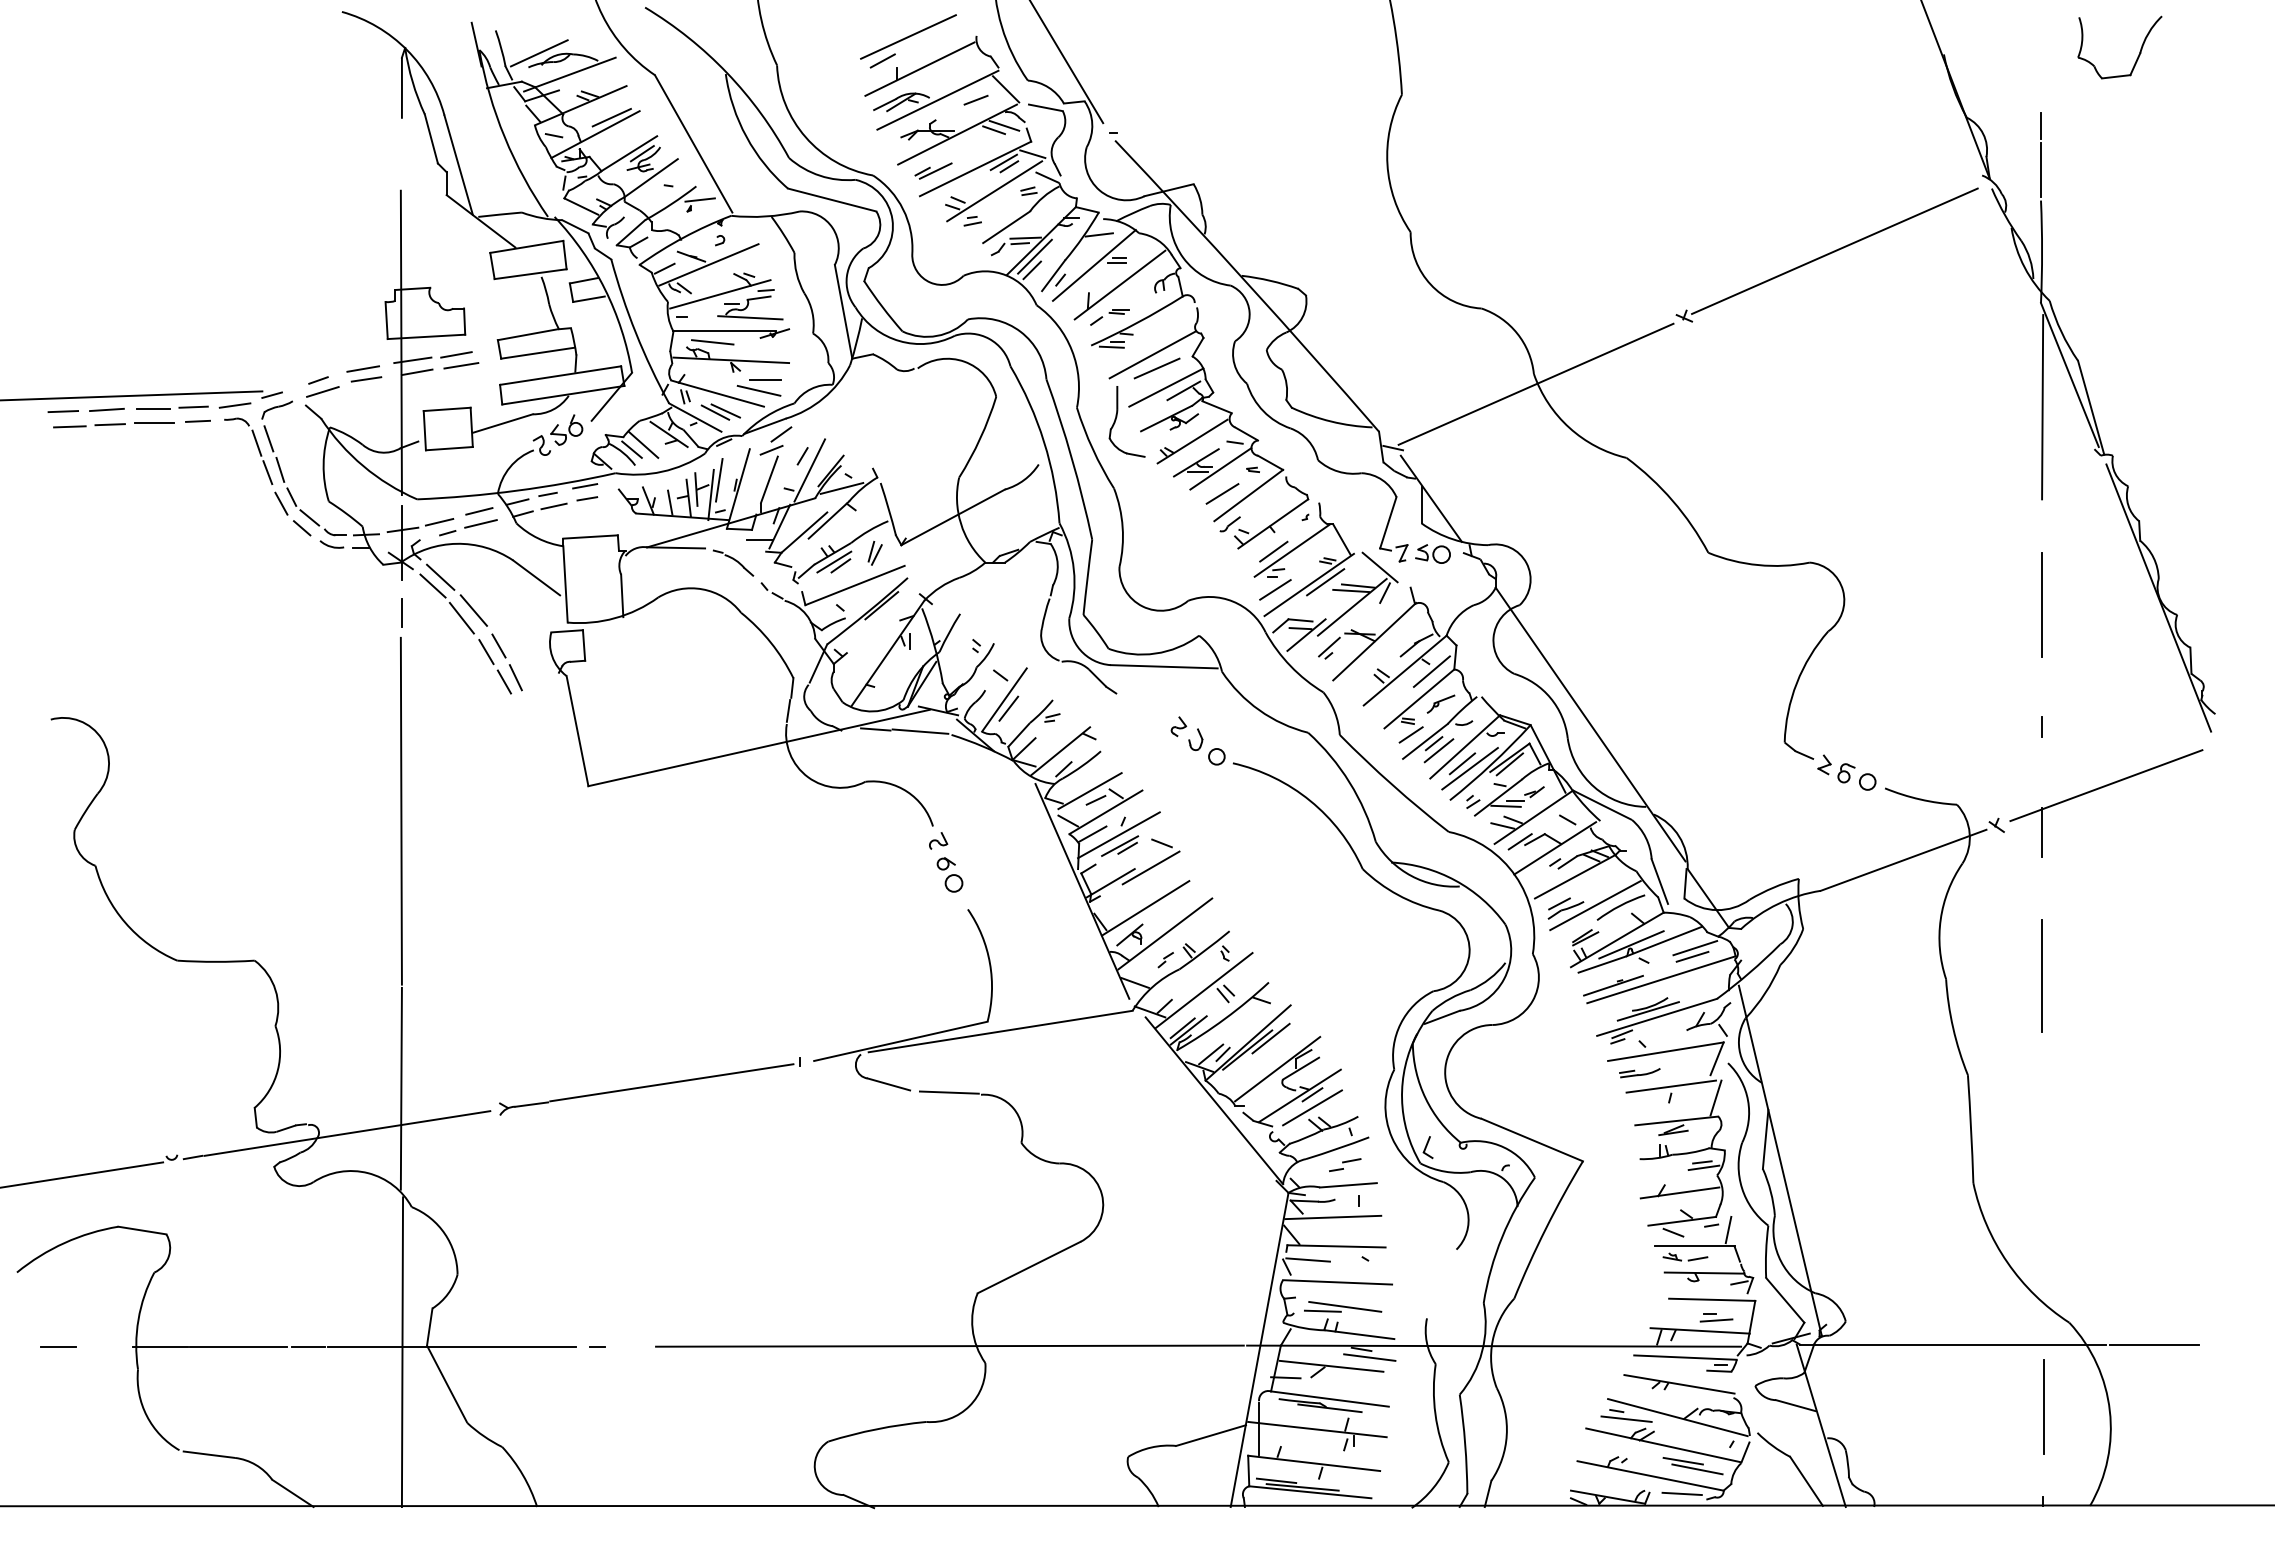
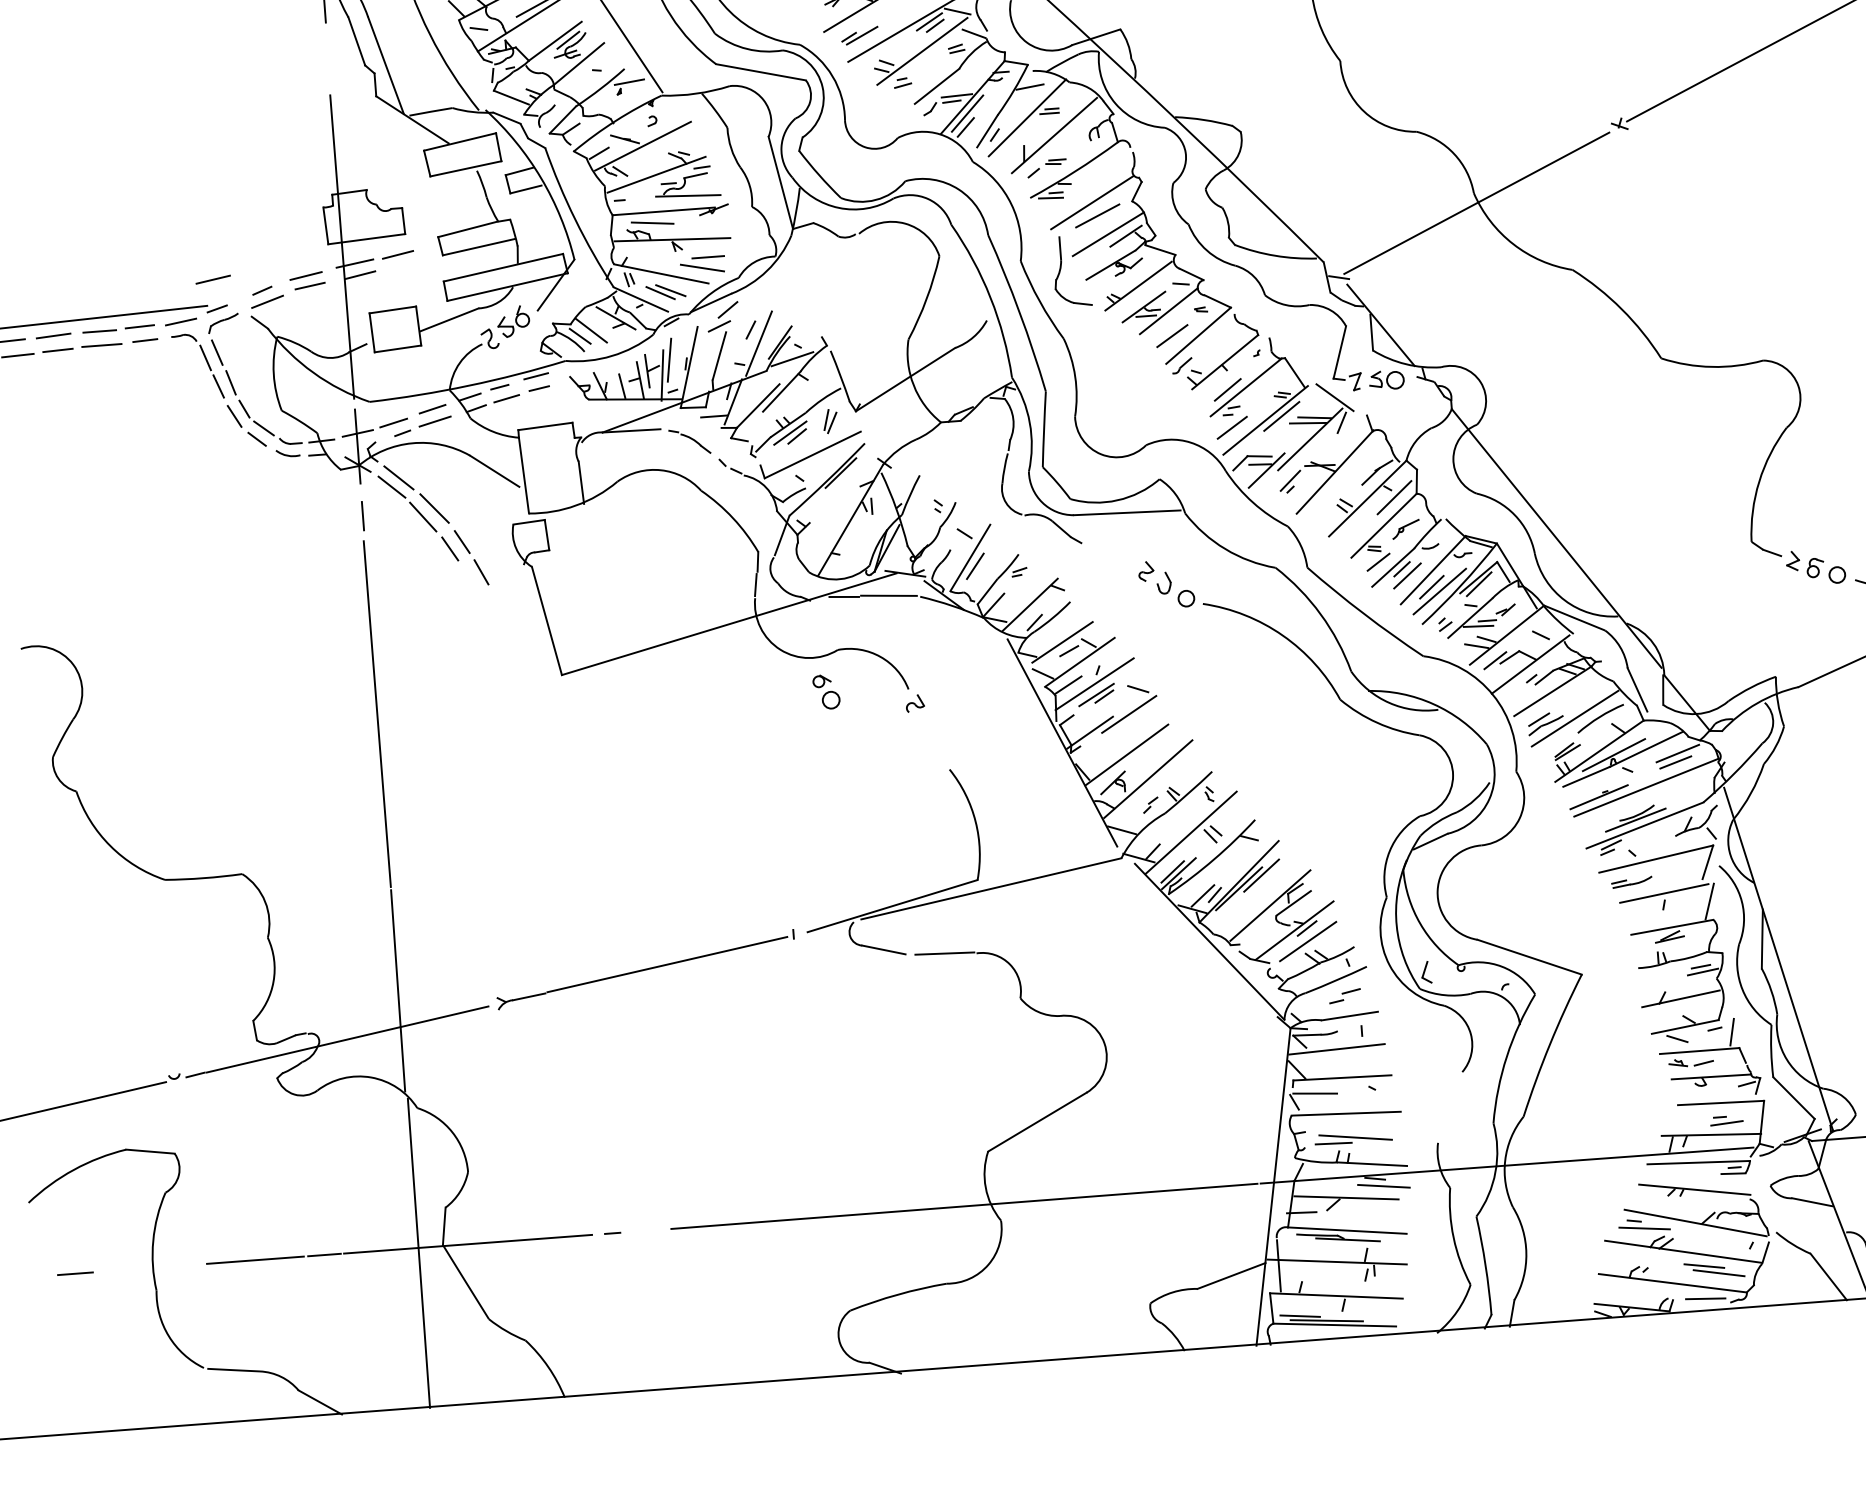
line: (461, 365) -> (213, 279), moved
line: (503, 681) -> (469, 577), removed
part: (949, 874) -> (826, 691), moved
line: (160, 1346) -> (177, 1265), removed

